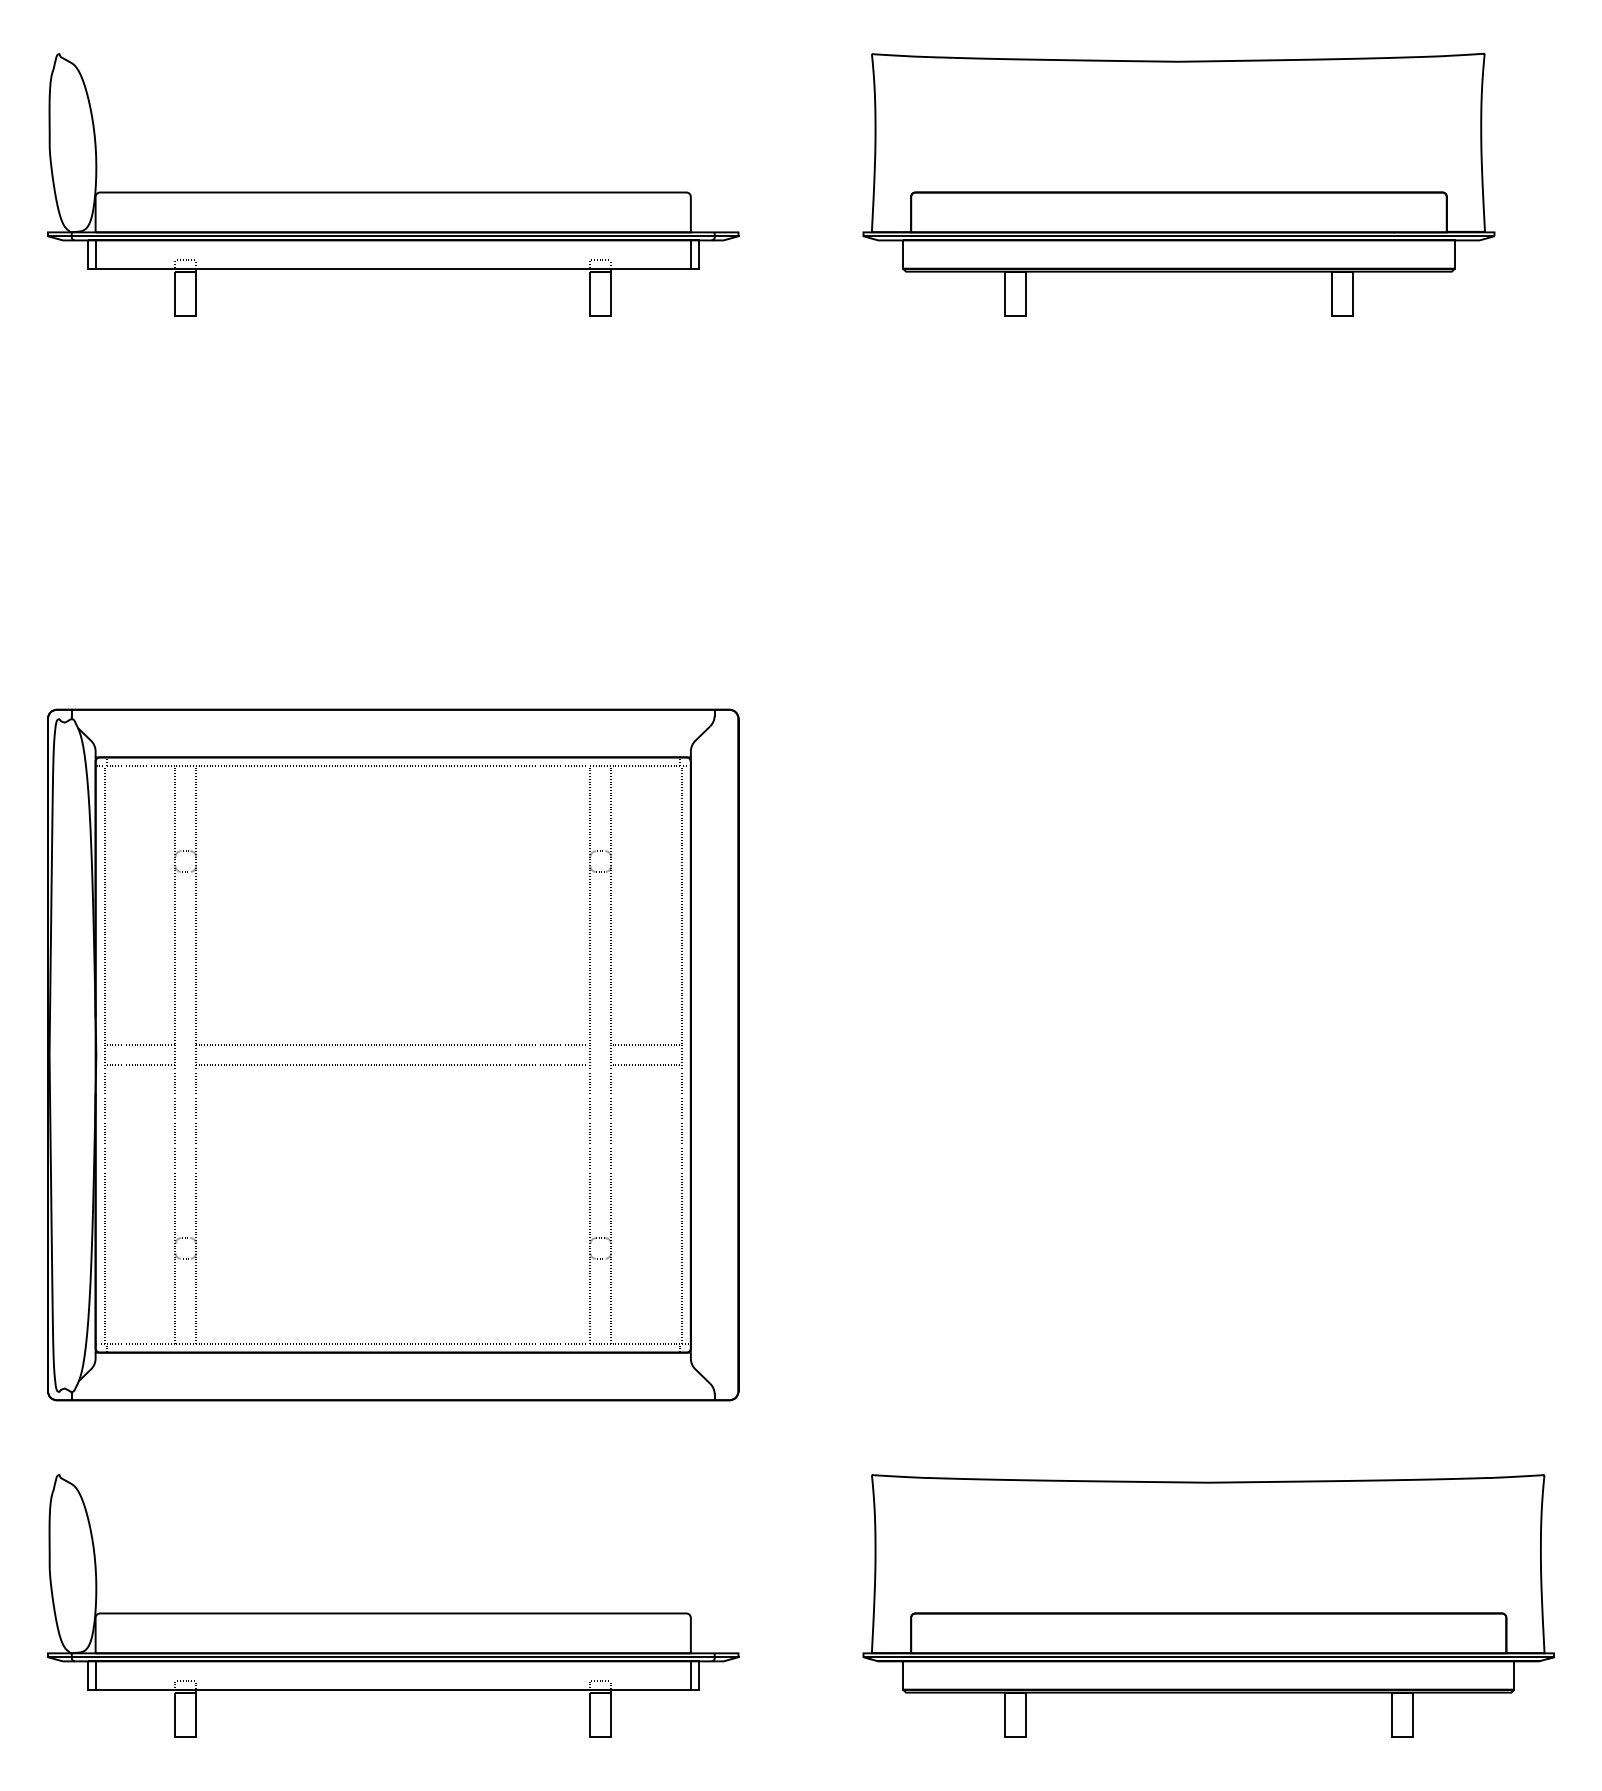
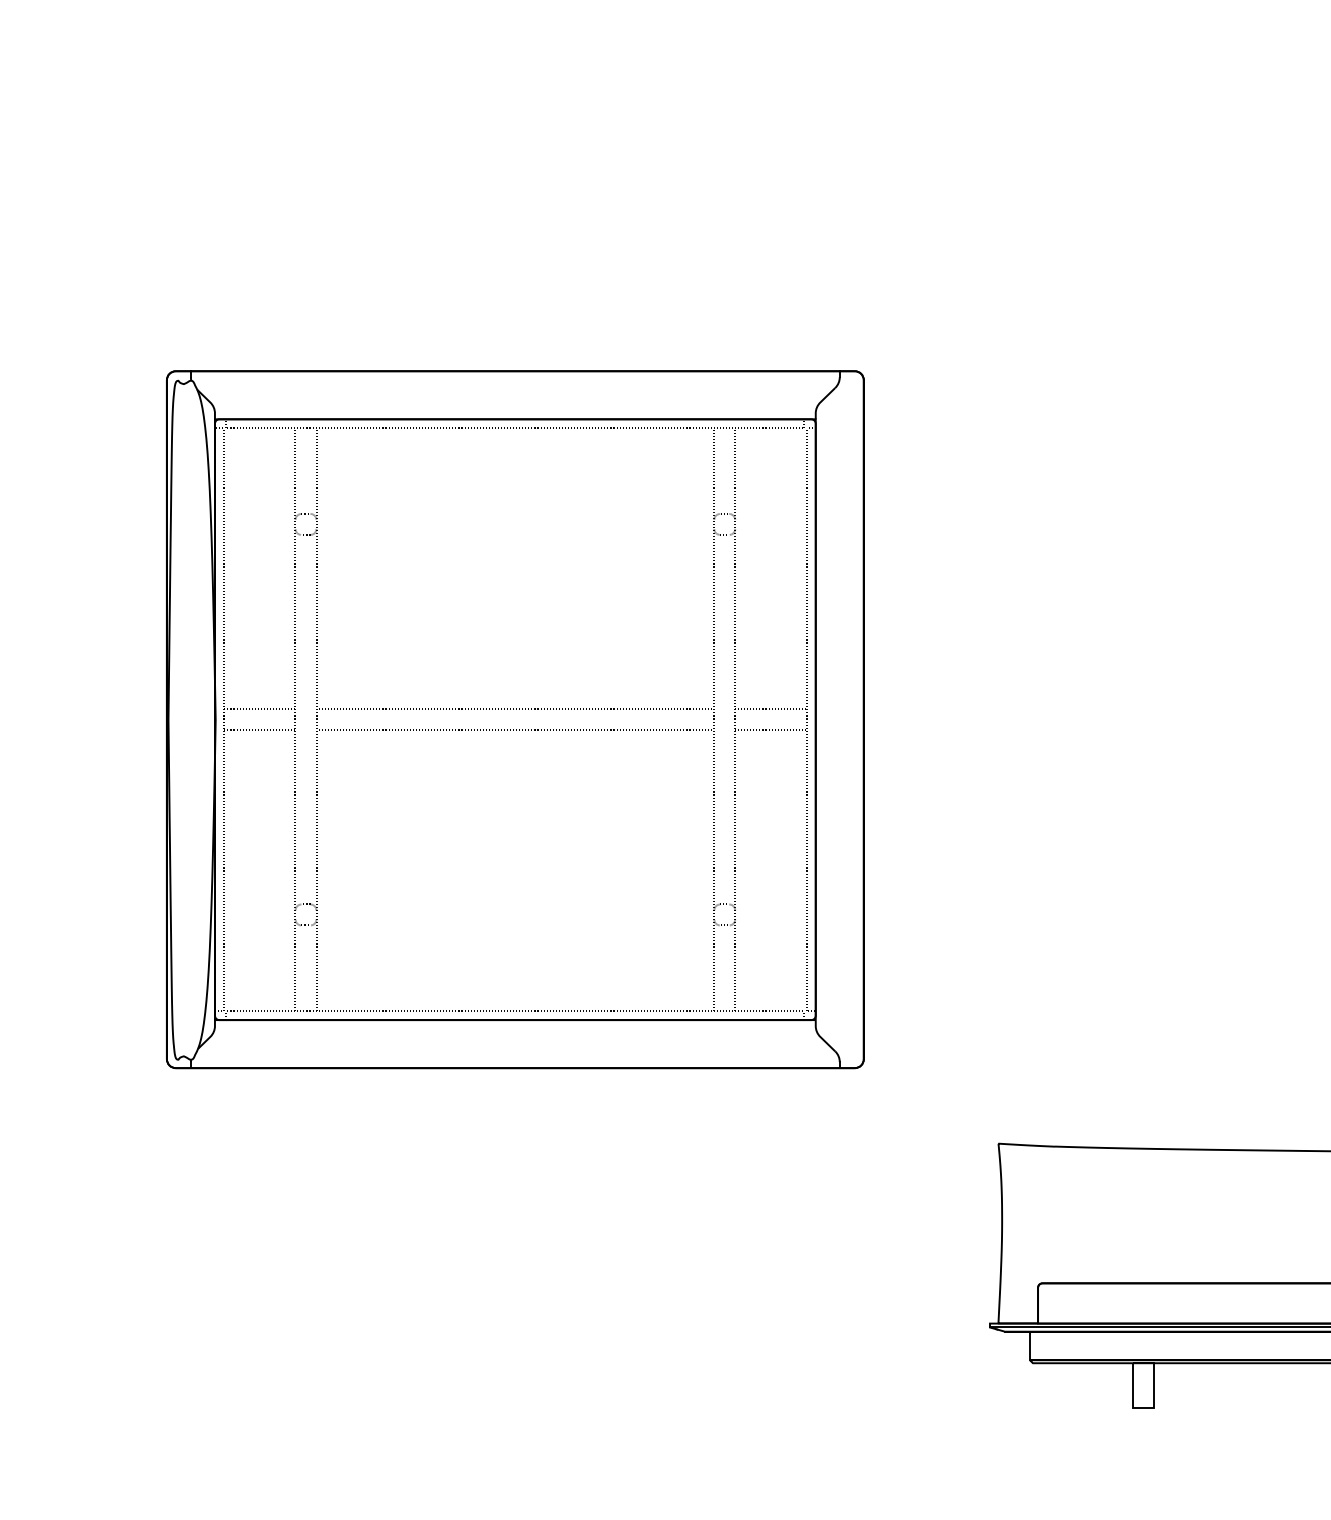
part: (393, 1612) -> (515, 1282), removed

